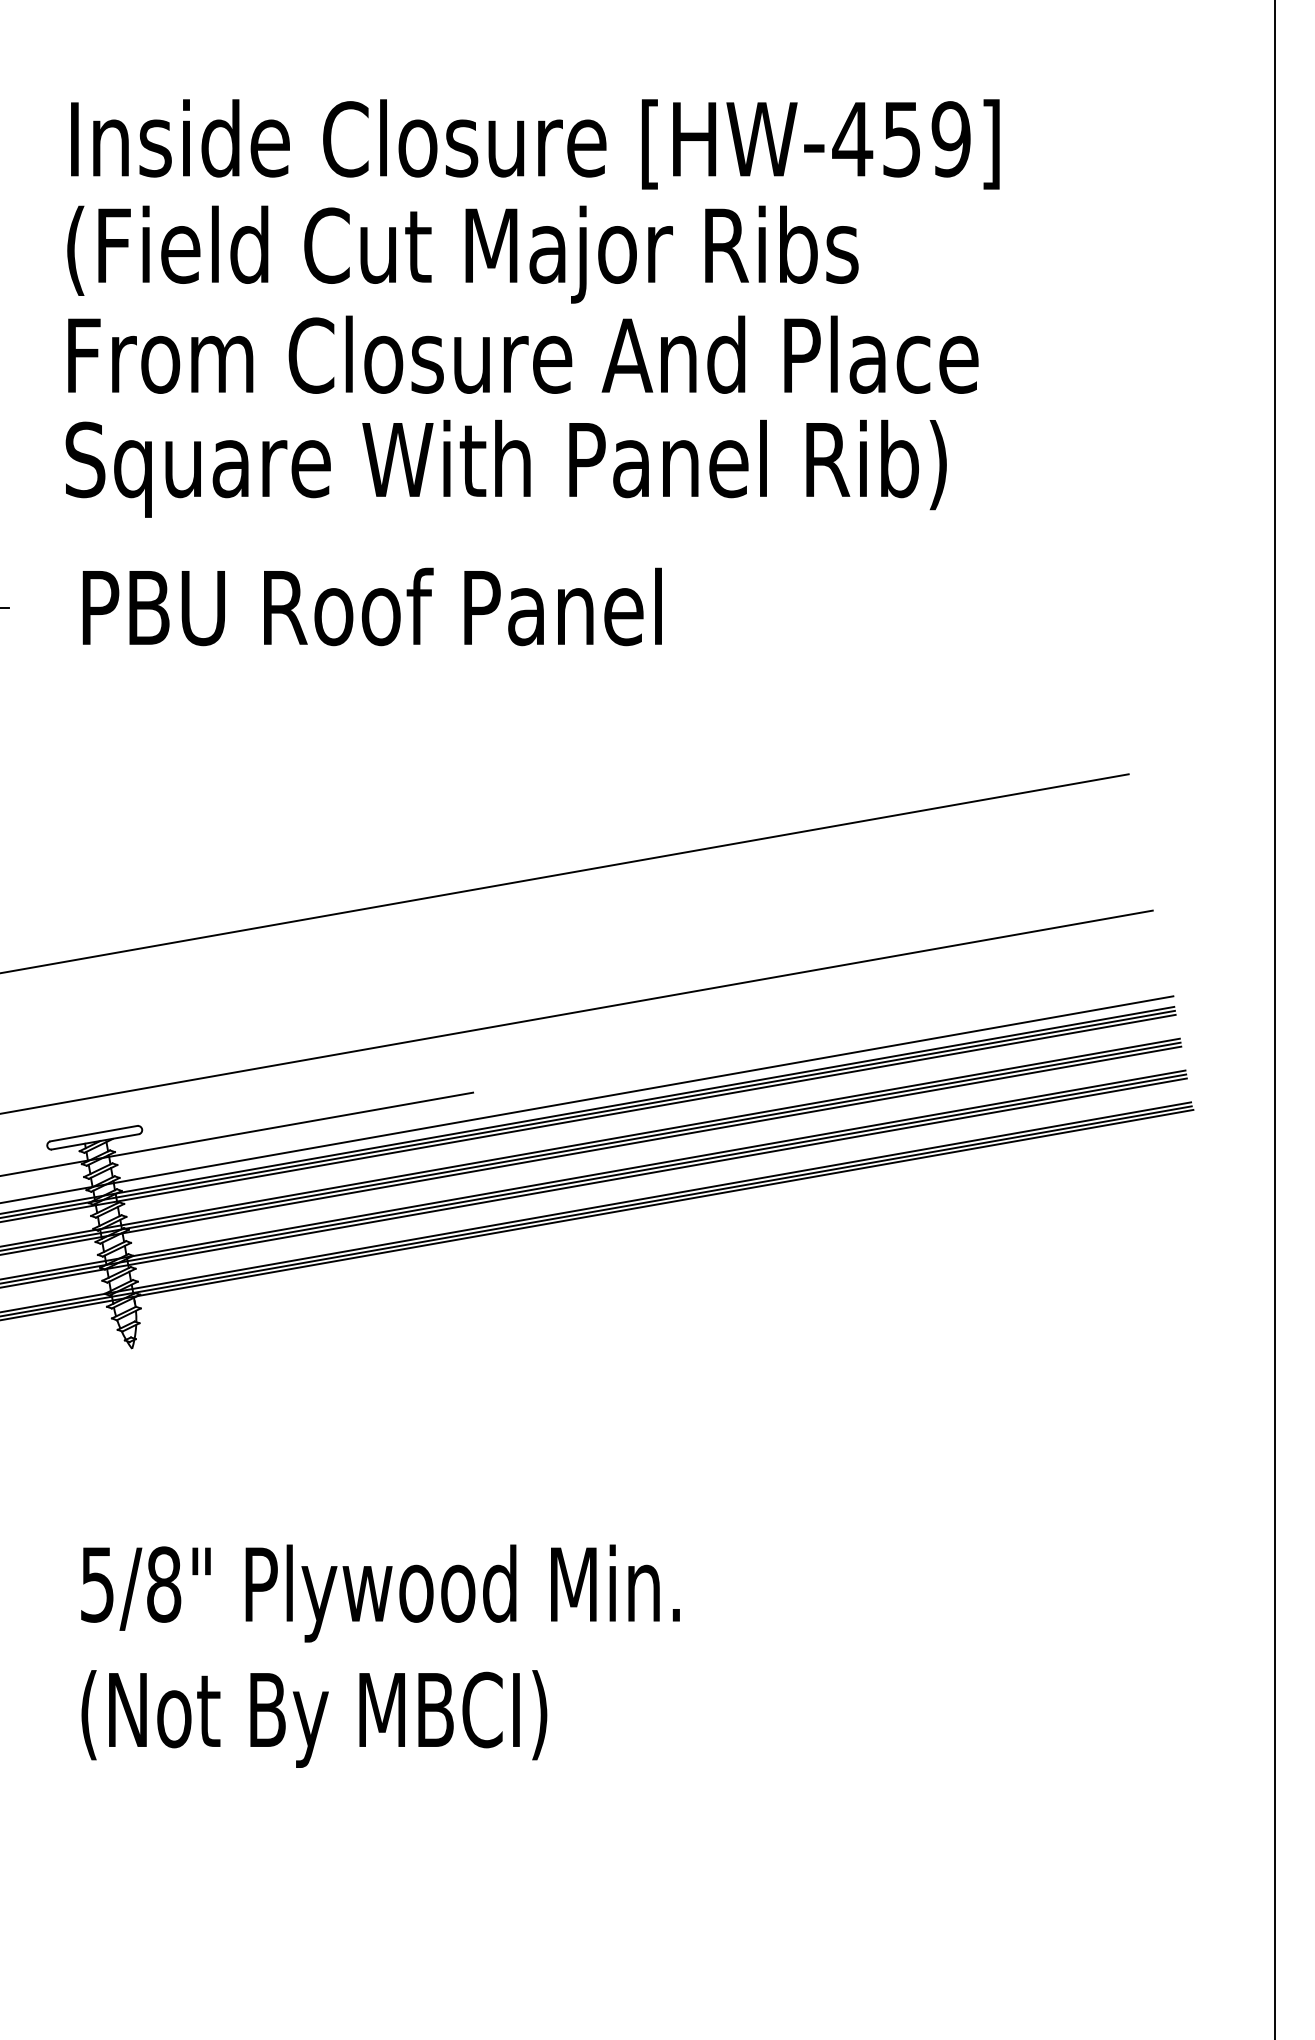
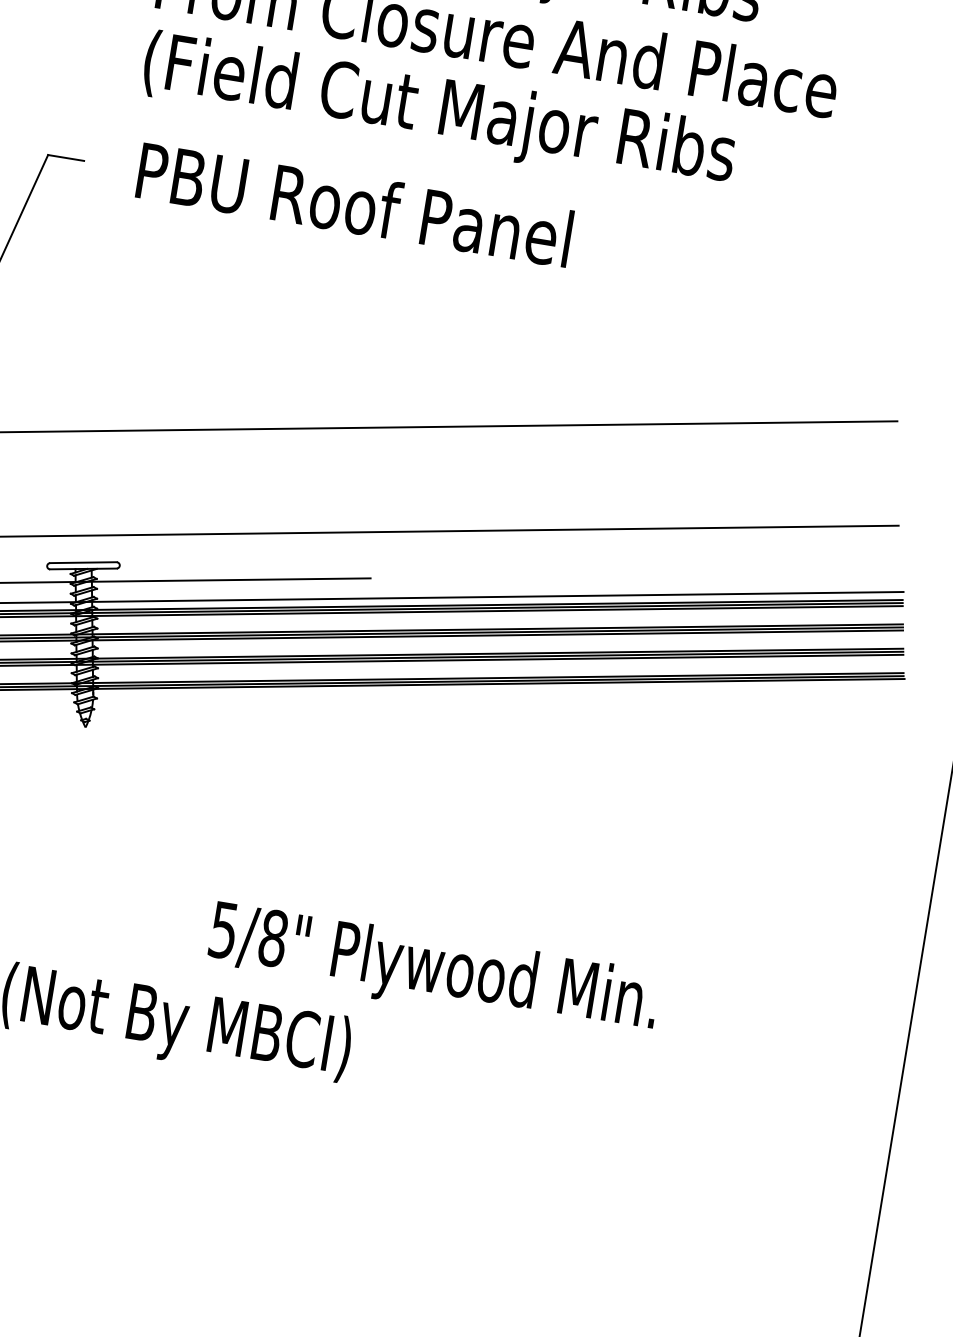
text: (505, 468) -> (470, 117), Square With Panel Rib) -> (Field Cut Major Ribs
text: (380, 1593) -> (433, 971), moved

